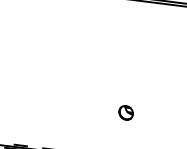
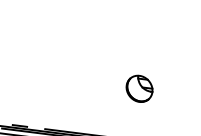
part: (125, 112) -> (138, 88), size x1.67

